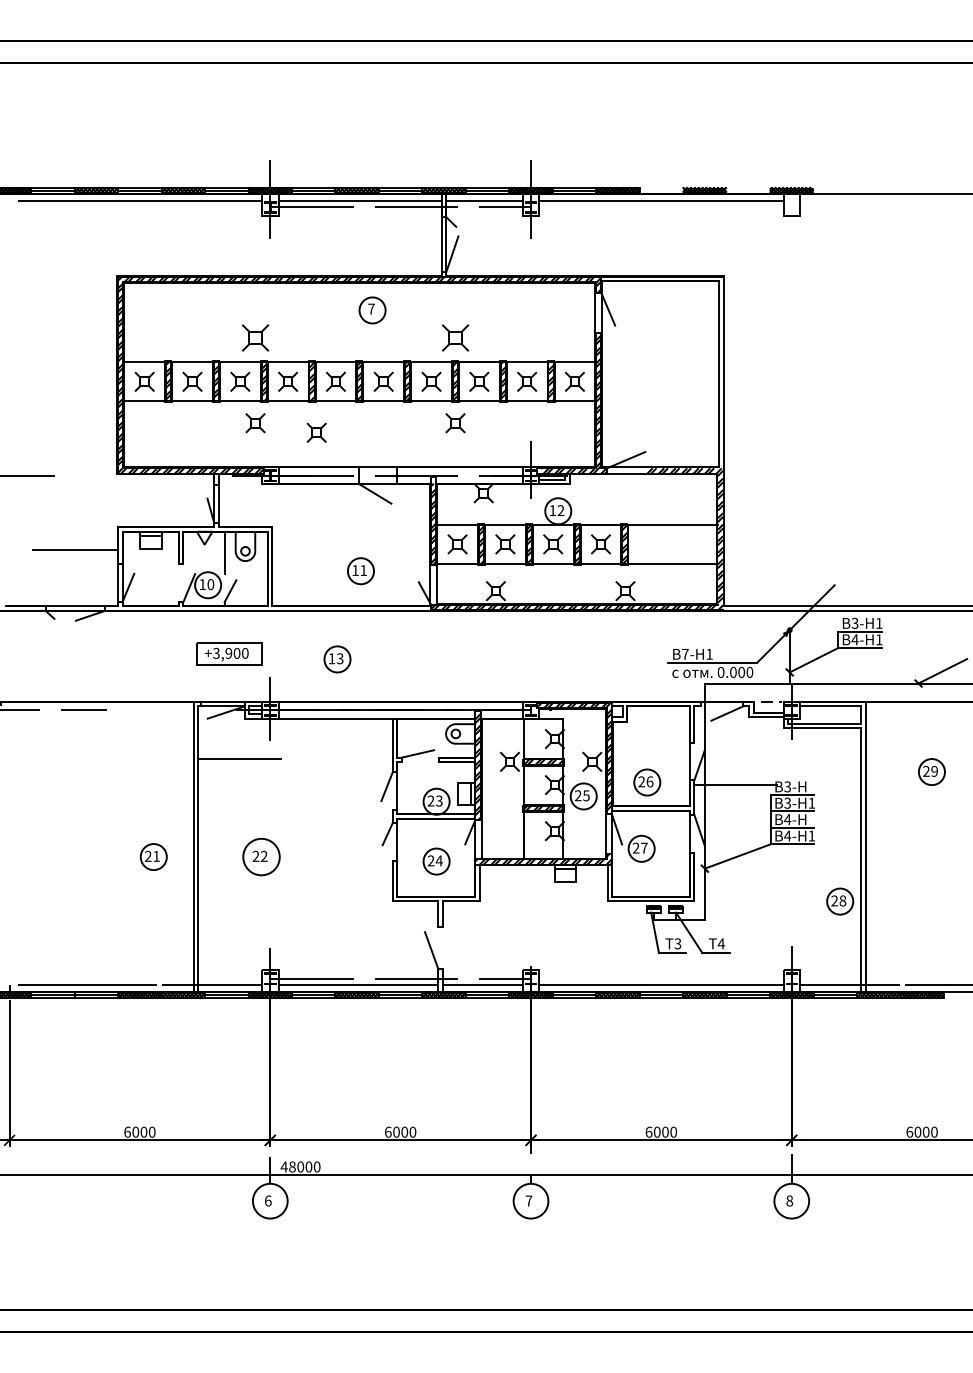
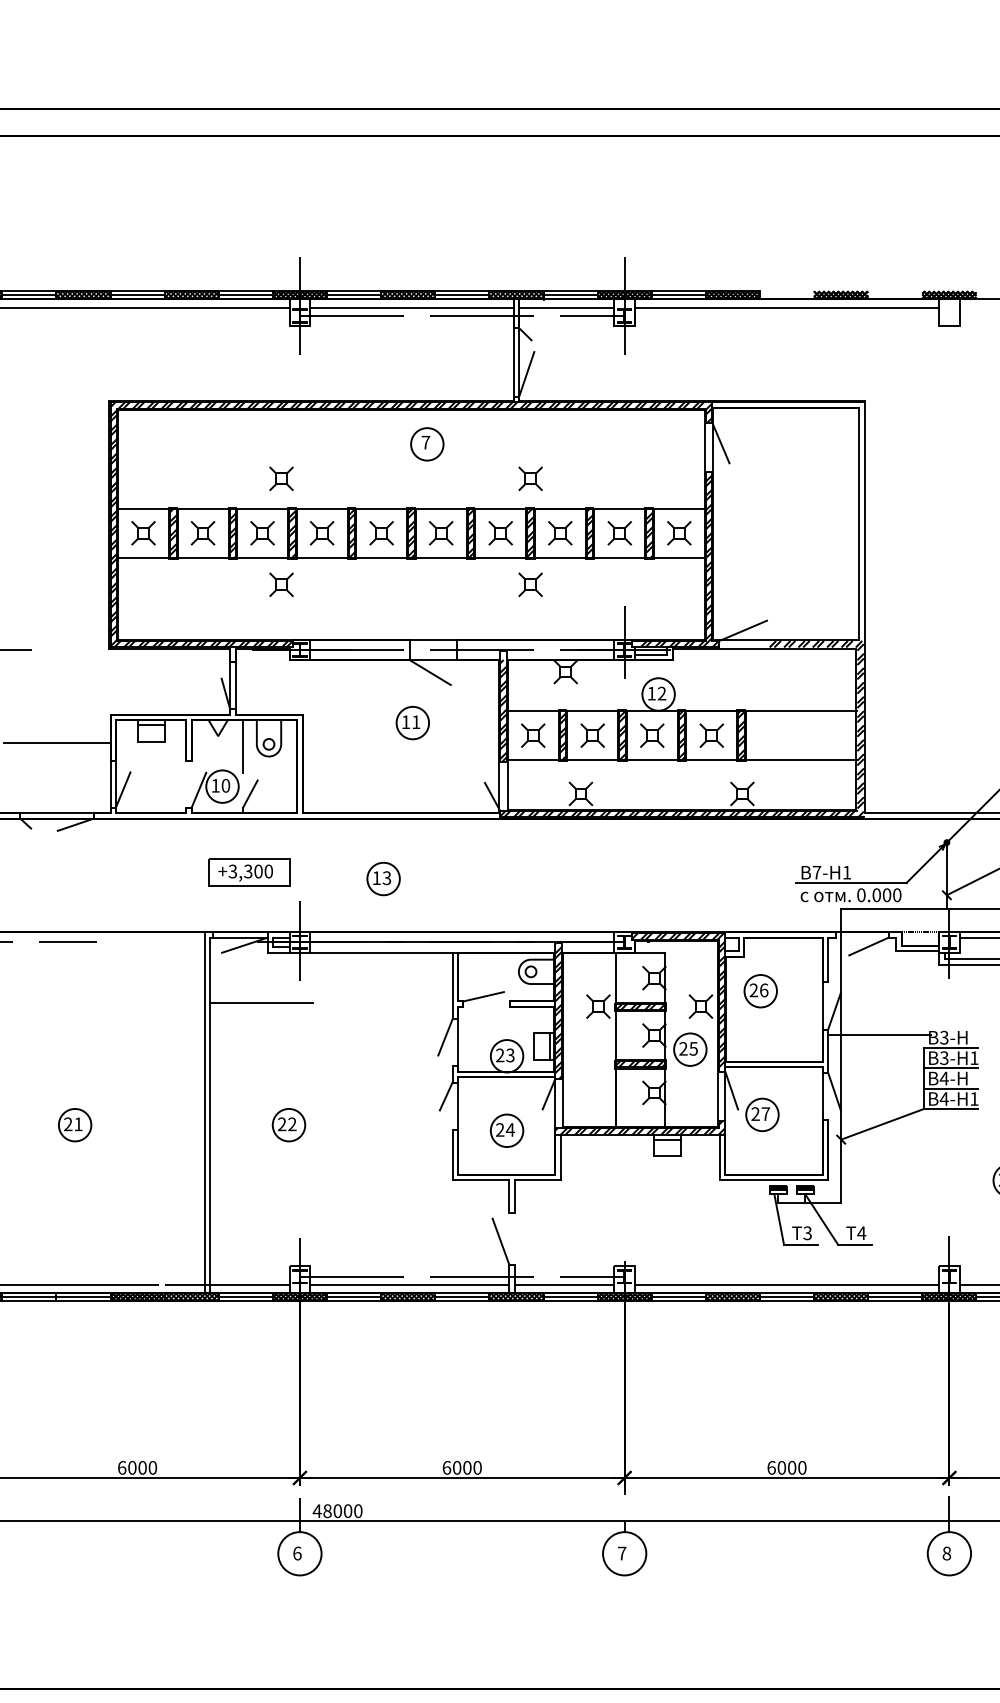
part: (255, 338) -> (281, 479), size x0.71
part: (455, 338) -> (530, 479), size x0.71
part: (316, 432) -> (357, 596), removed
part: (360, 571) -> (412, 723), moved
text: (228, 653) -> (247, 871), +3,900 -> +3,300
part: (647, 782) -> (761, 991), moved
part: (153, 856) -> (74, 1124), moved
circle: (261, 857) -> (288, 1125), size x0.71

